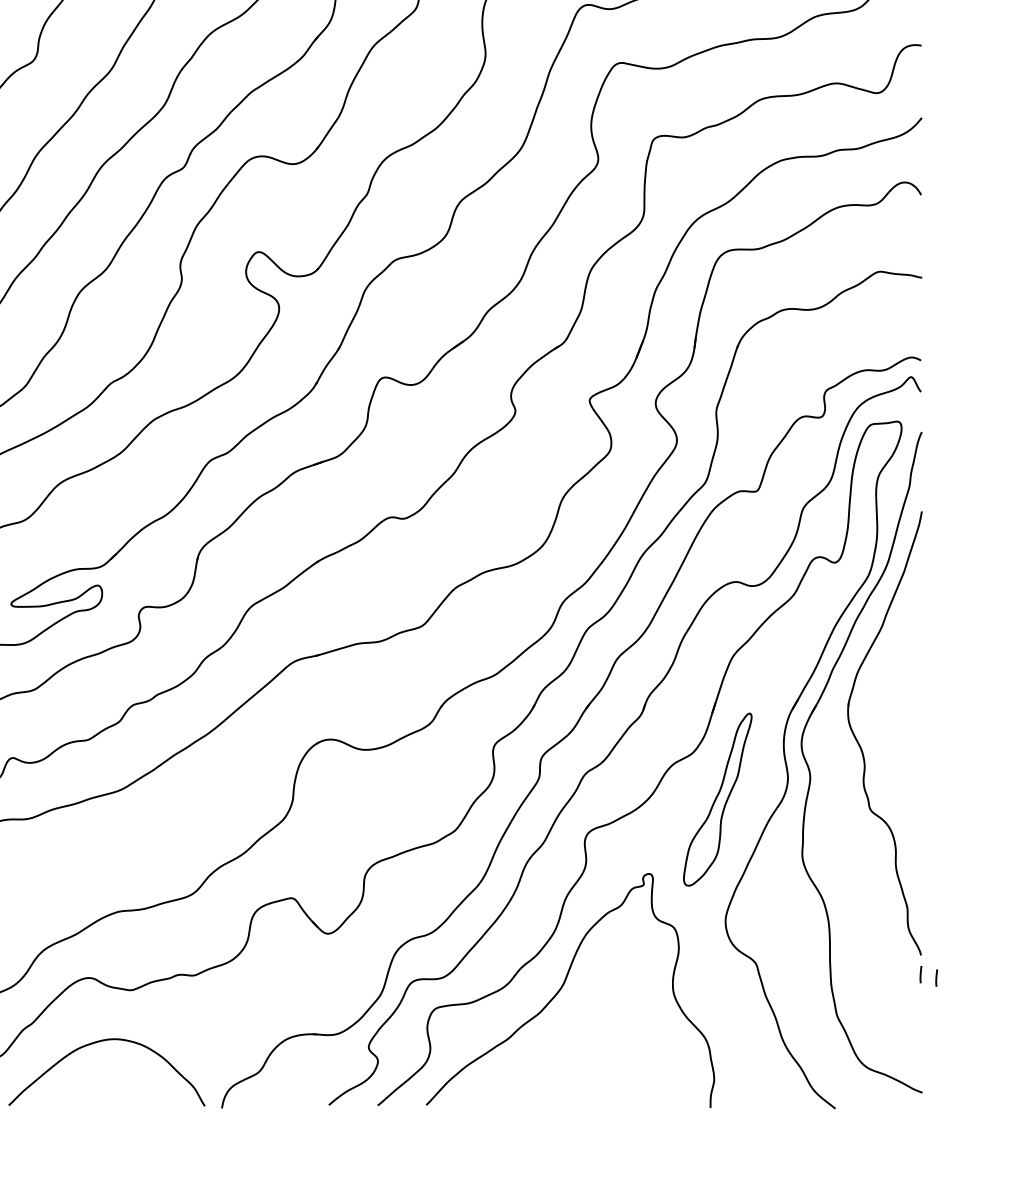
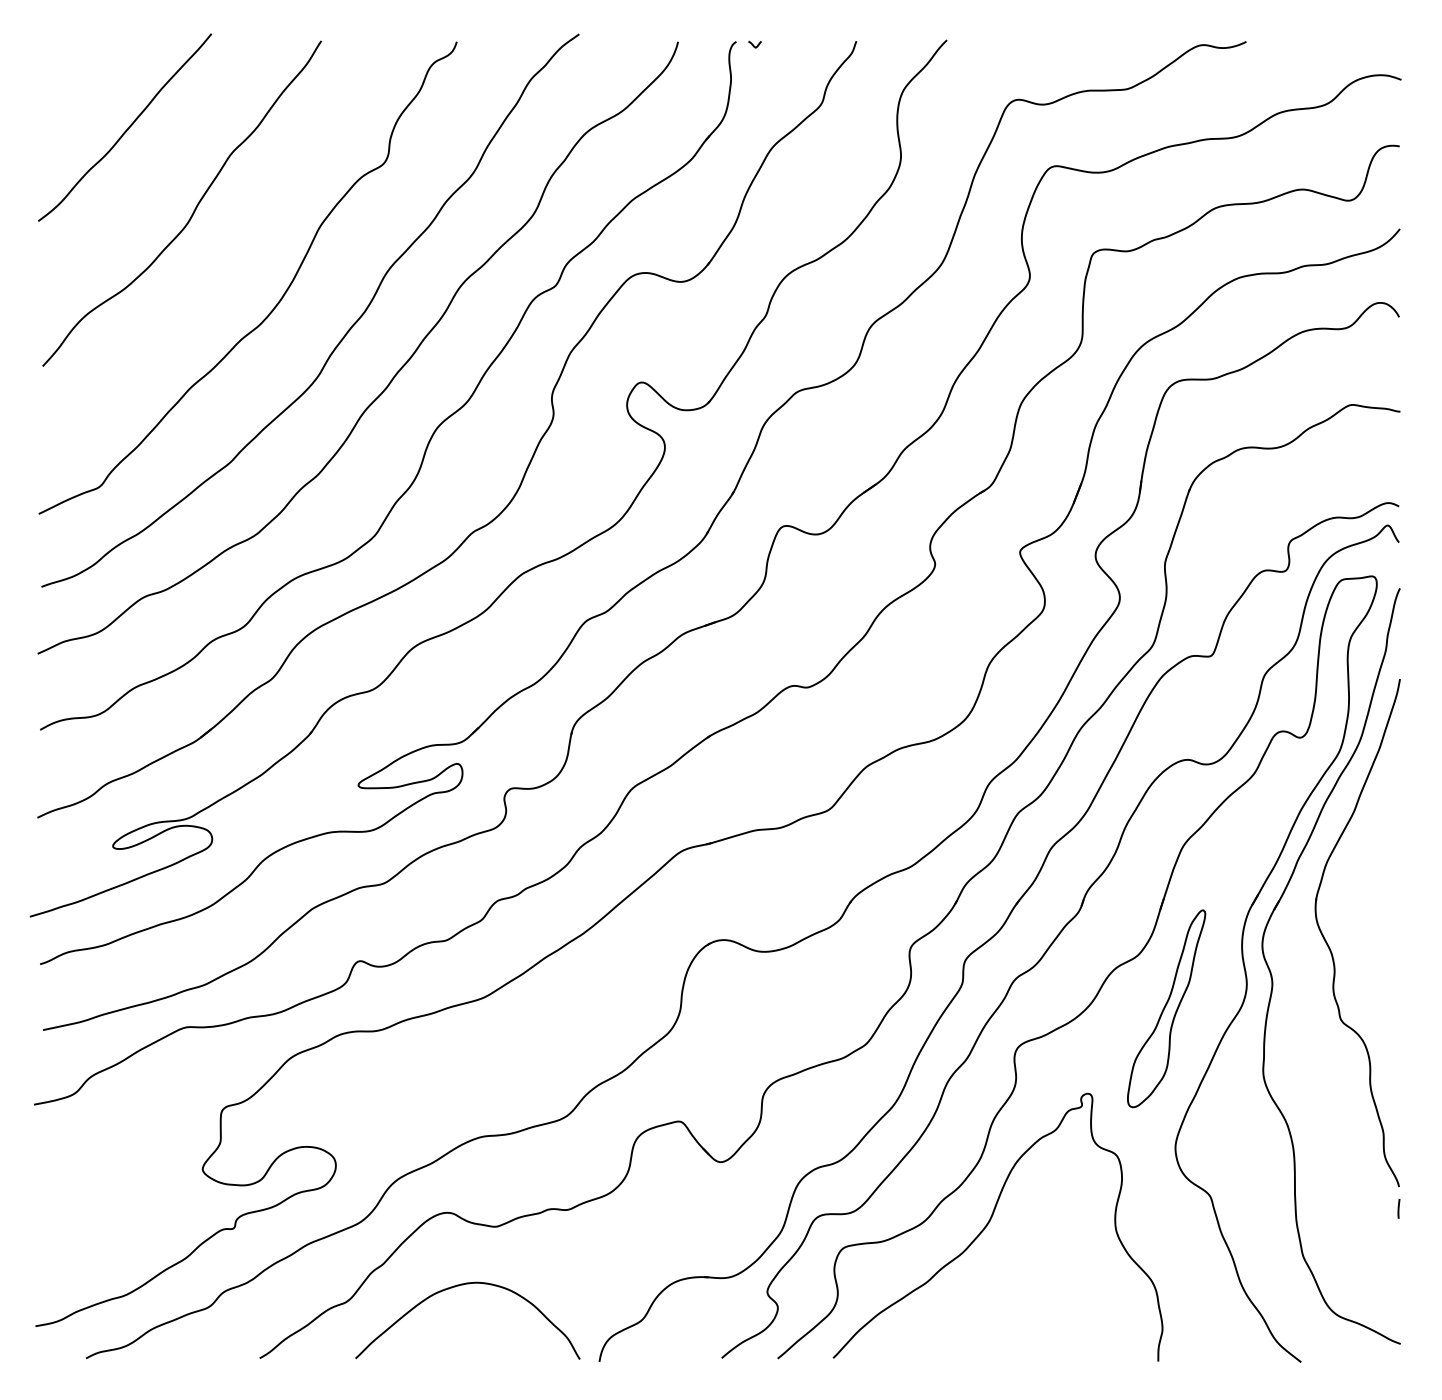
line: (936, 977) -> (1416, 1212), removed

